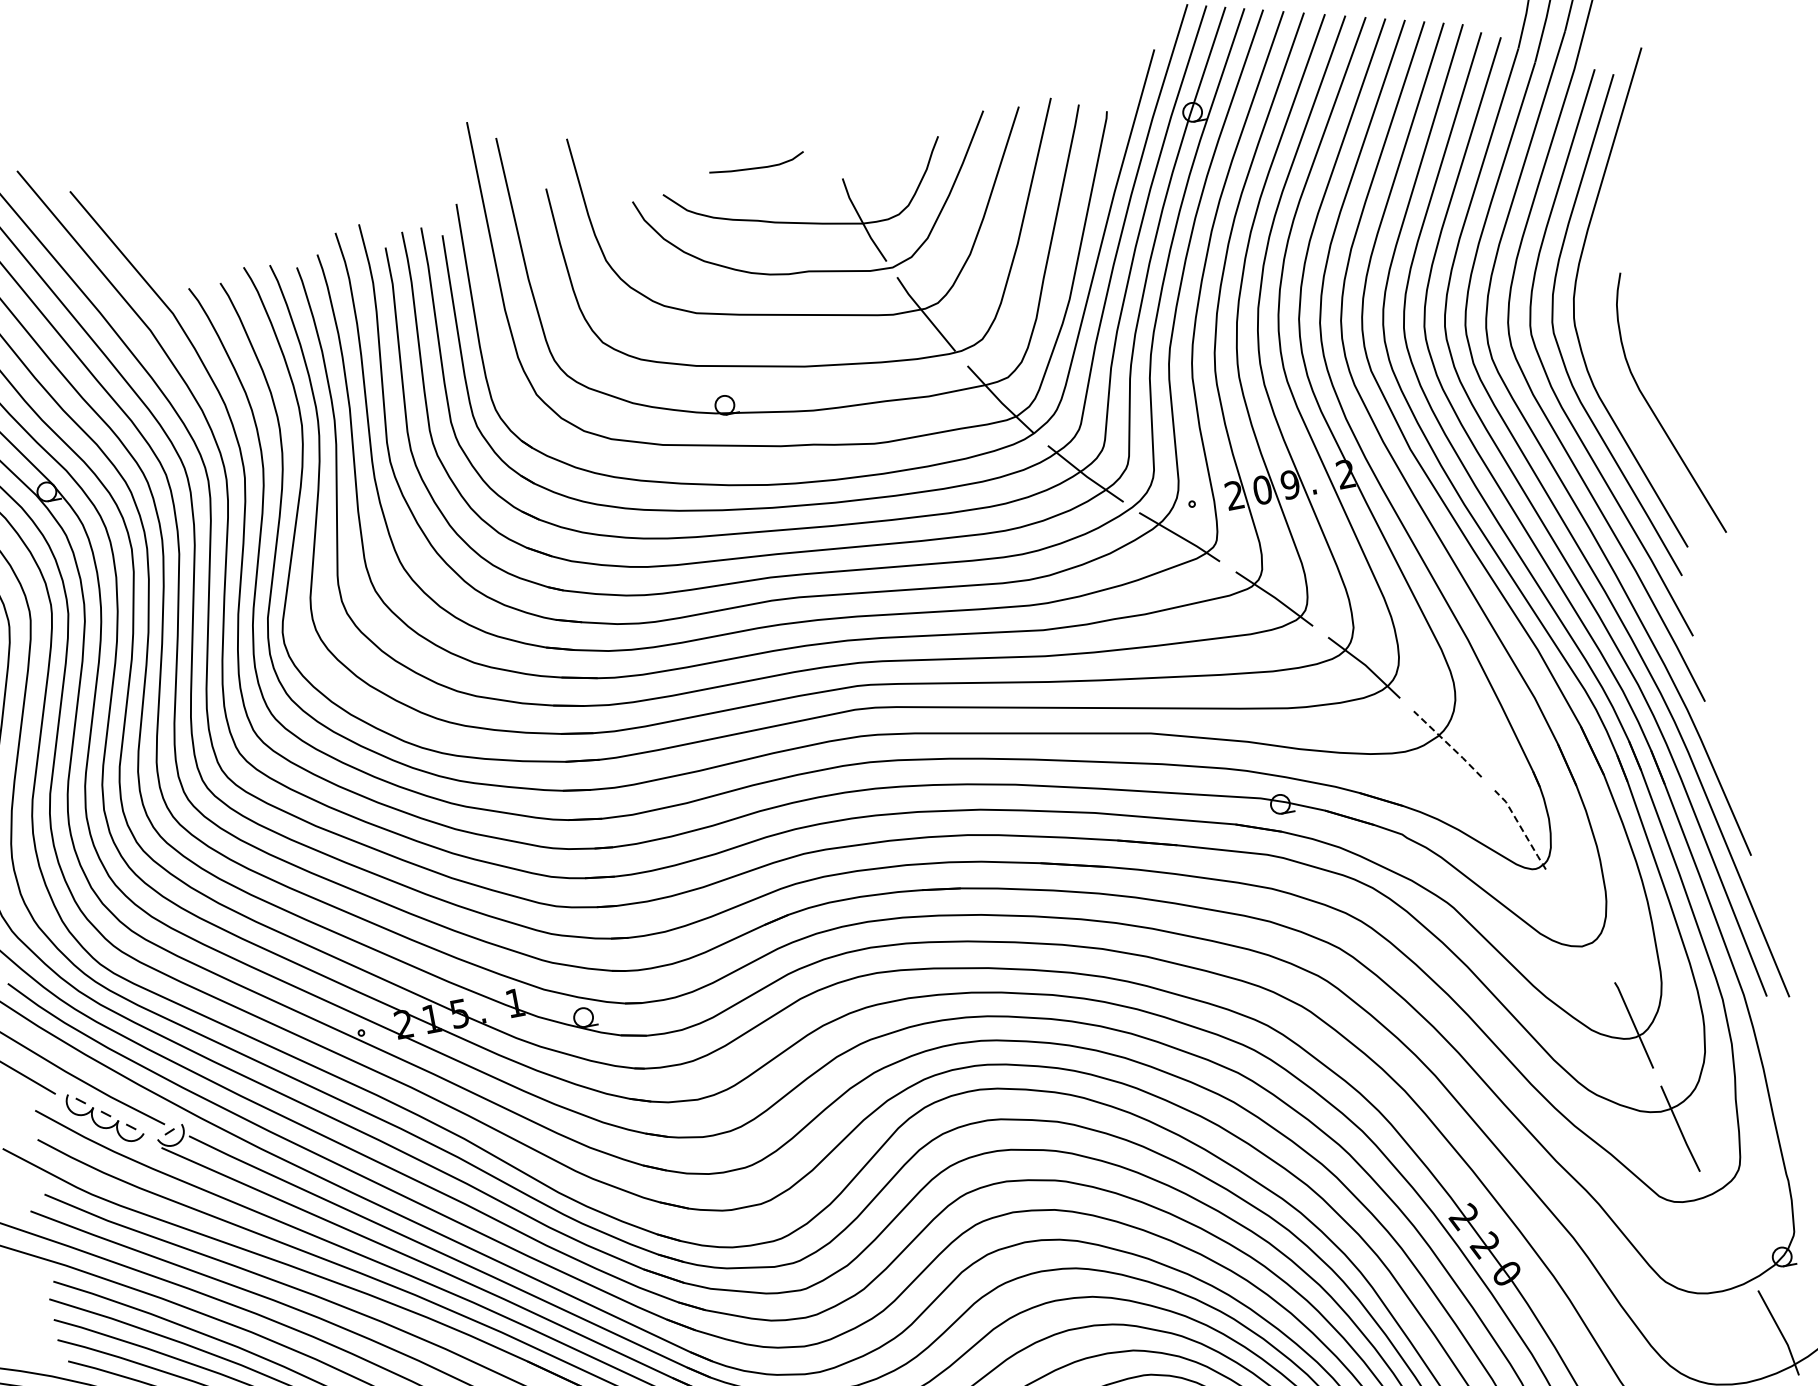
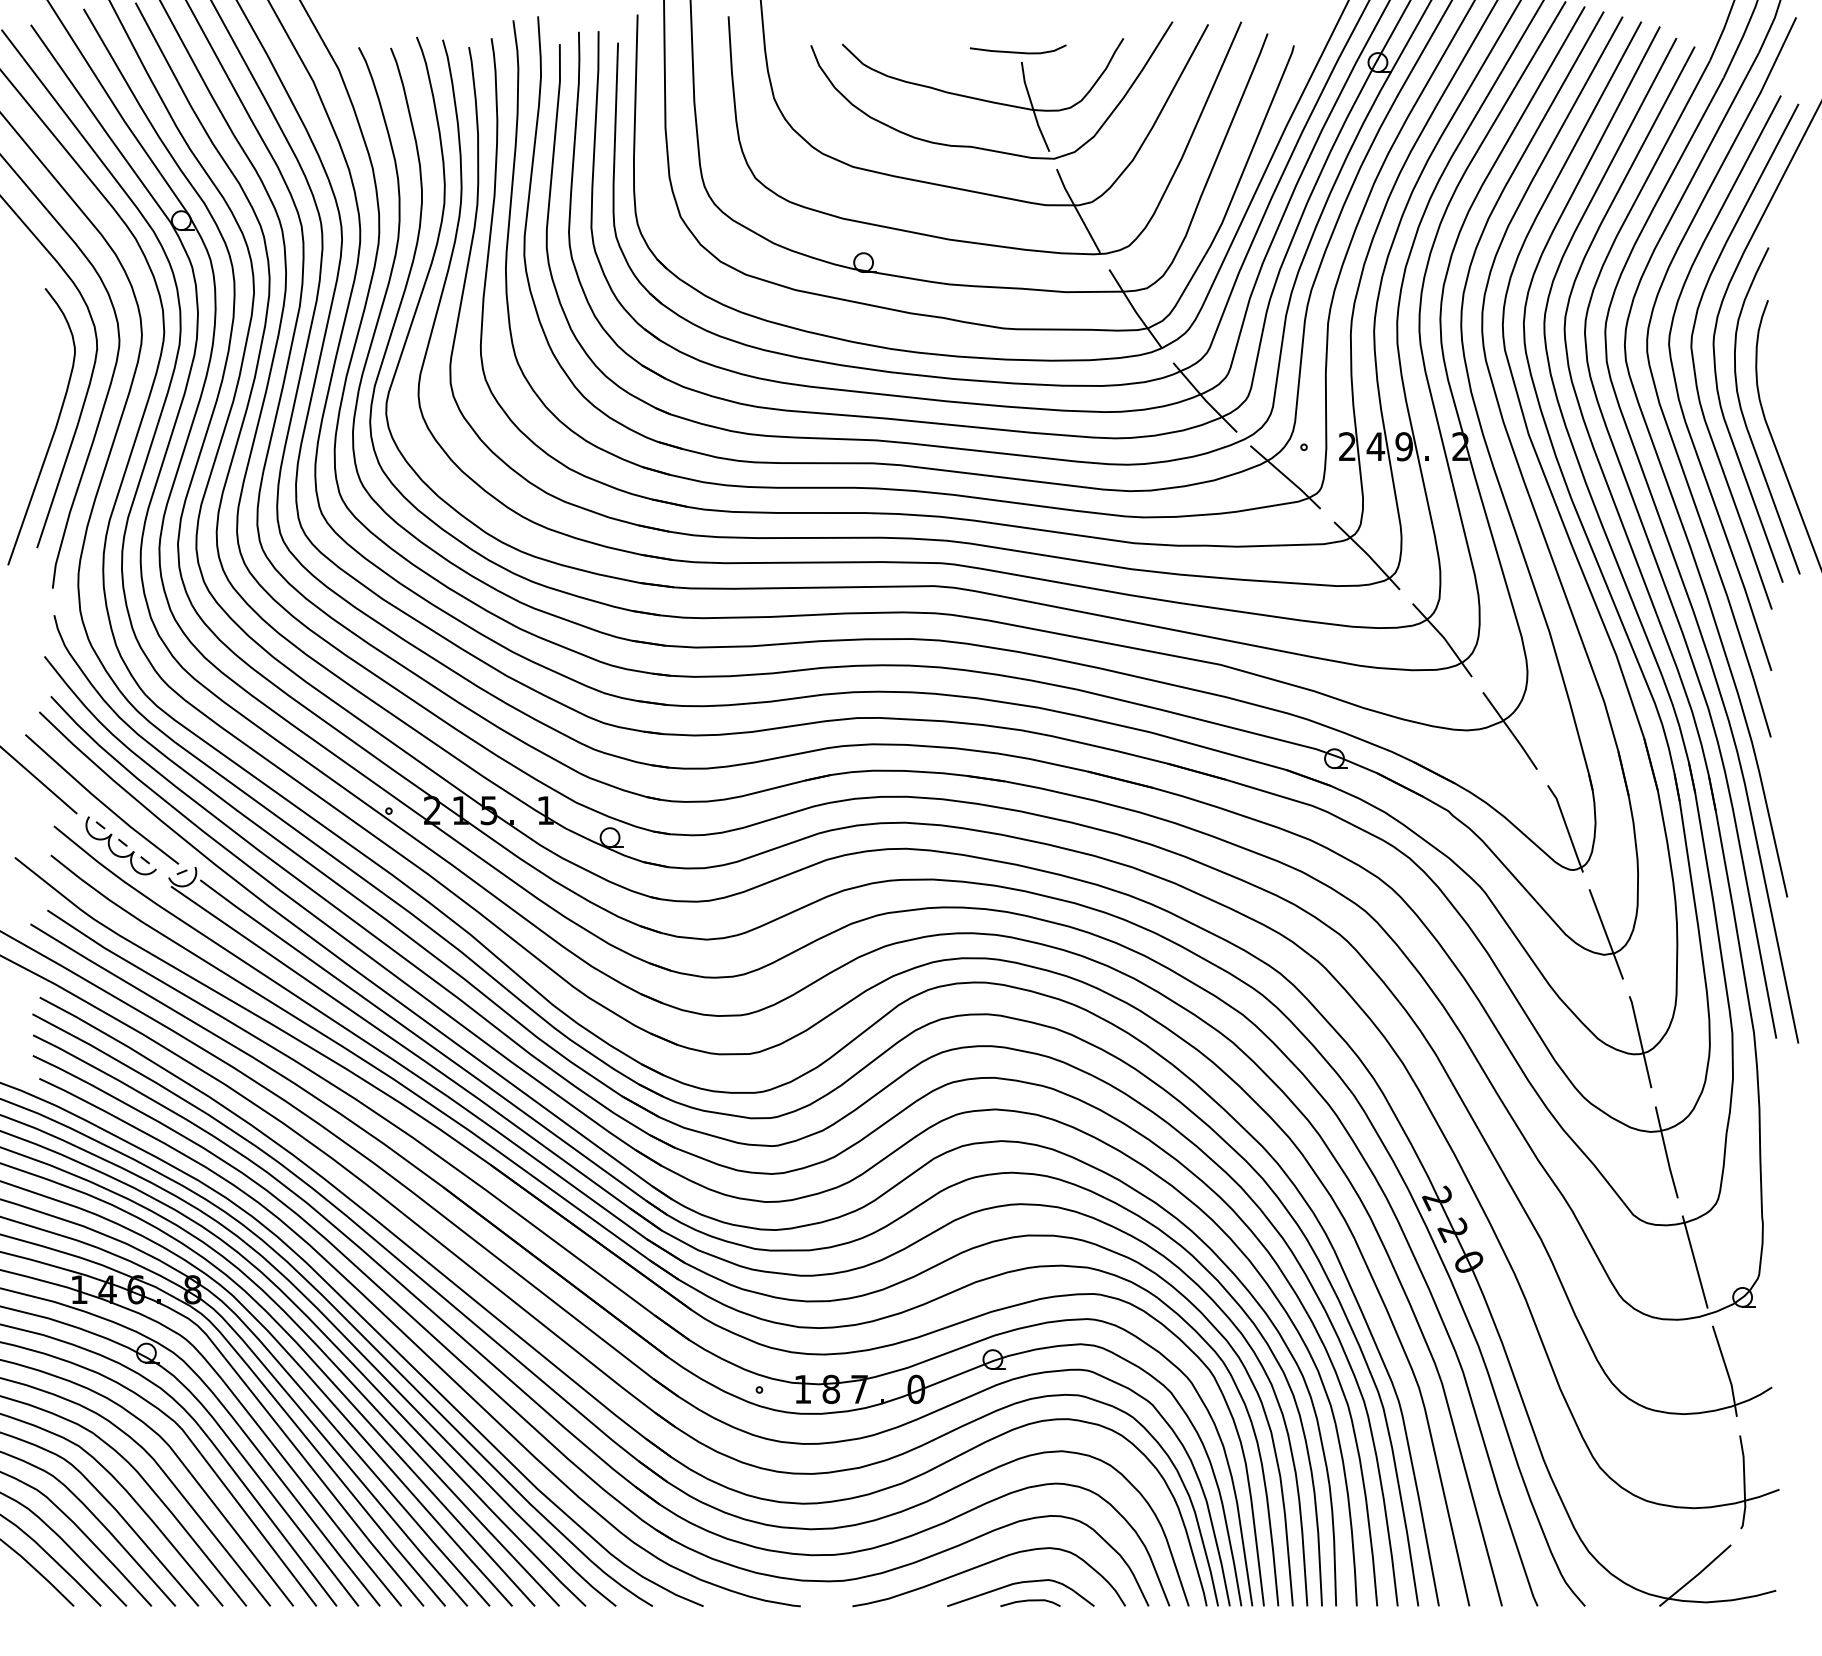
curve: (756, 166) -> (1017, 51), moved
curve: (1619, 391) -> (1744, 416), added
text: (1262, 489) -> (1375, 446), 0 -> 4
line: (1448, 744) -> (1510, 731), dashed -> solid
line: (1521, 828) -> (1566, 827), dashed -> solid
line: (1579, 926) -> (1605, 934), added
line: (1728, 1230) -> (1694, 1261), added

